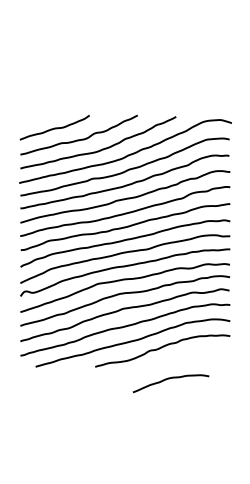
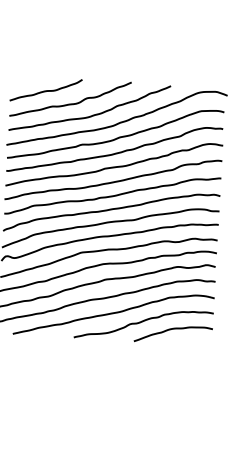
curve: (169, 379) -> (172, 330), moved

